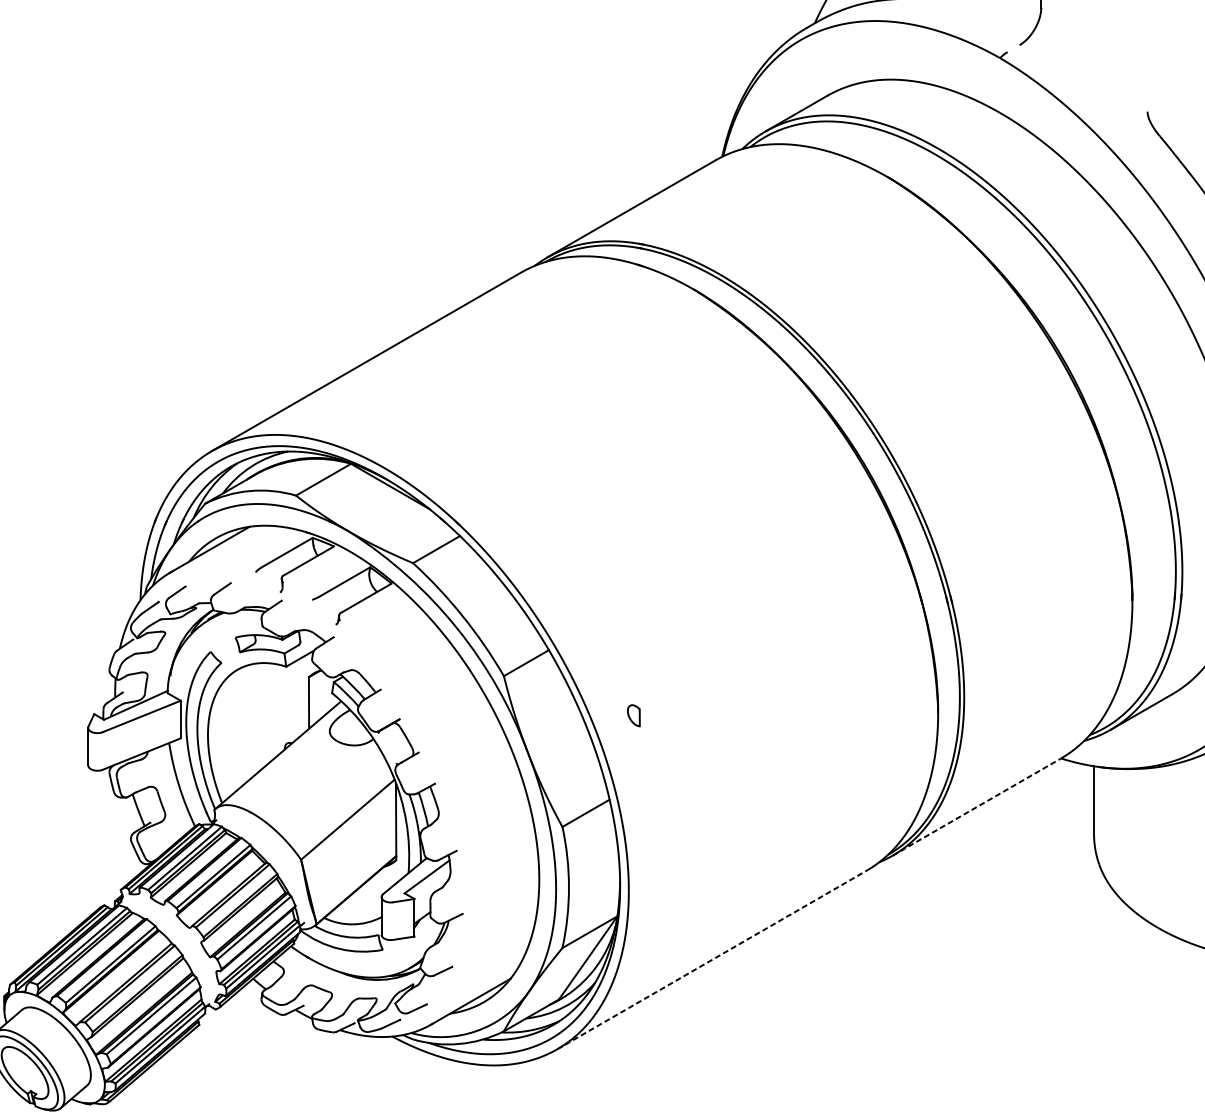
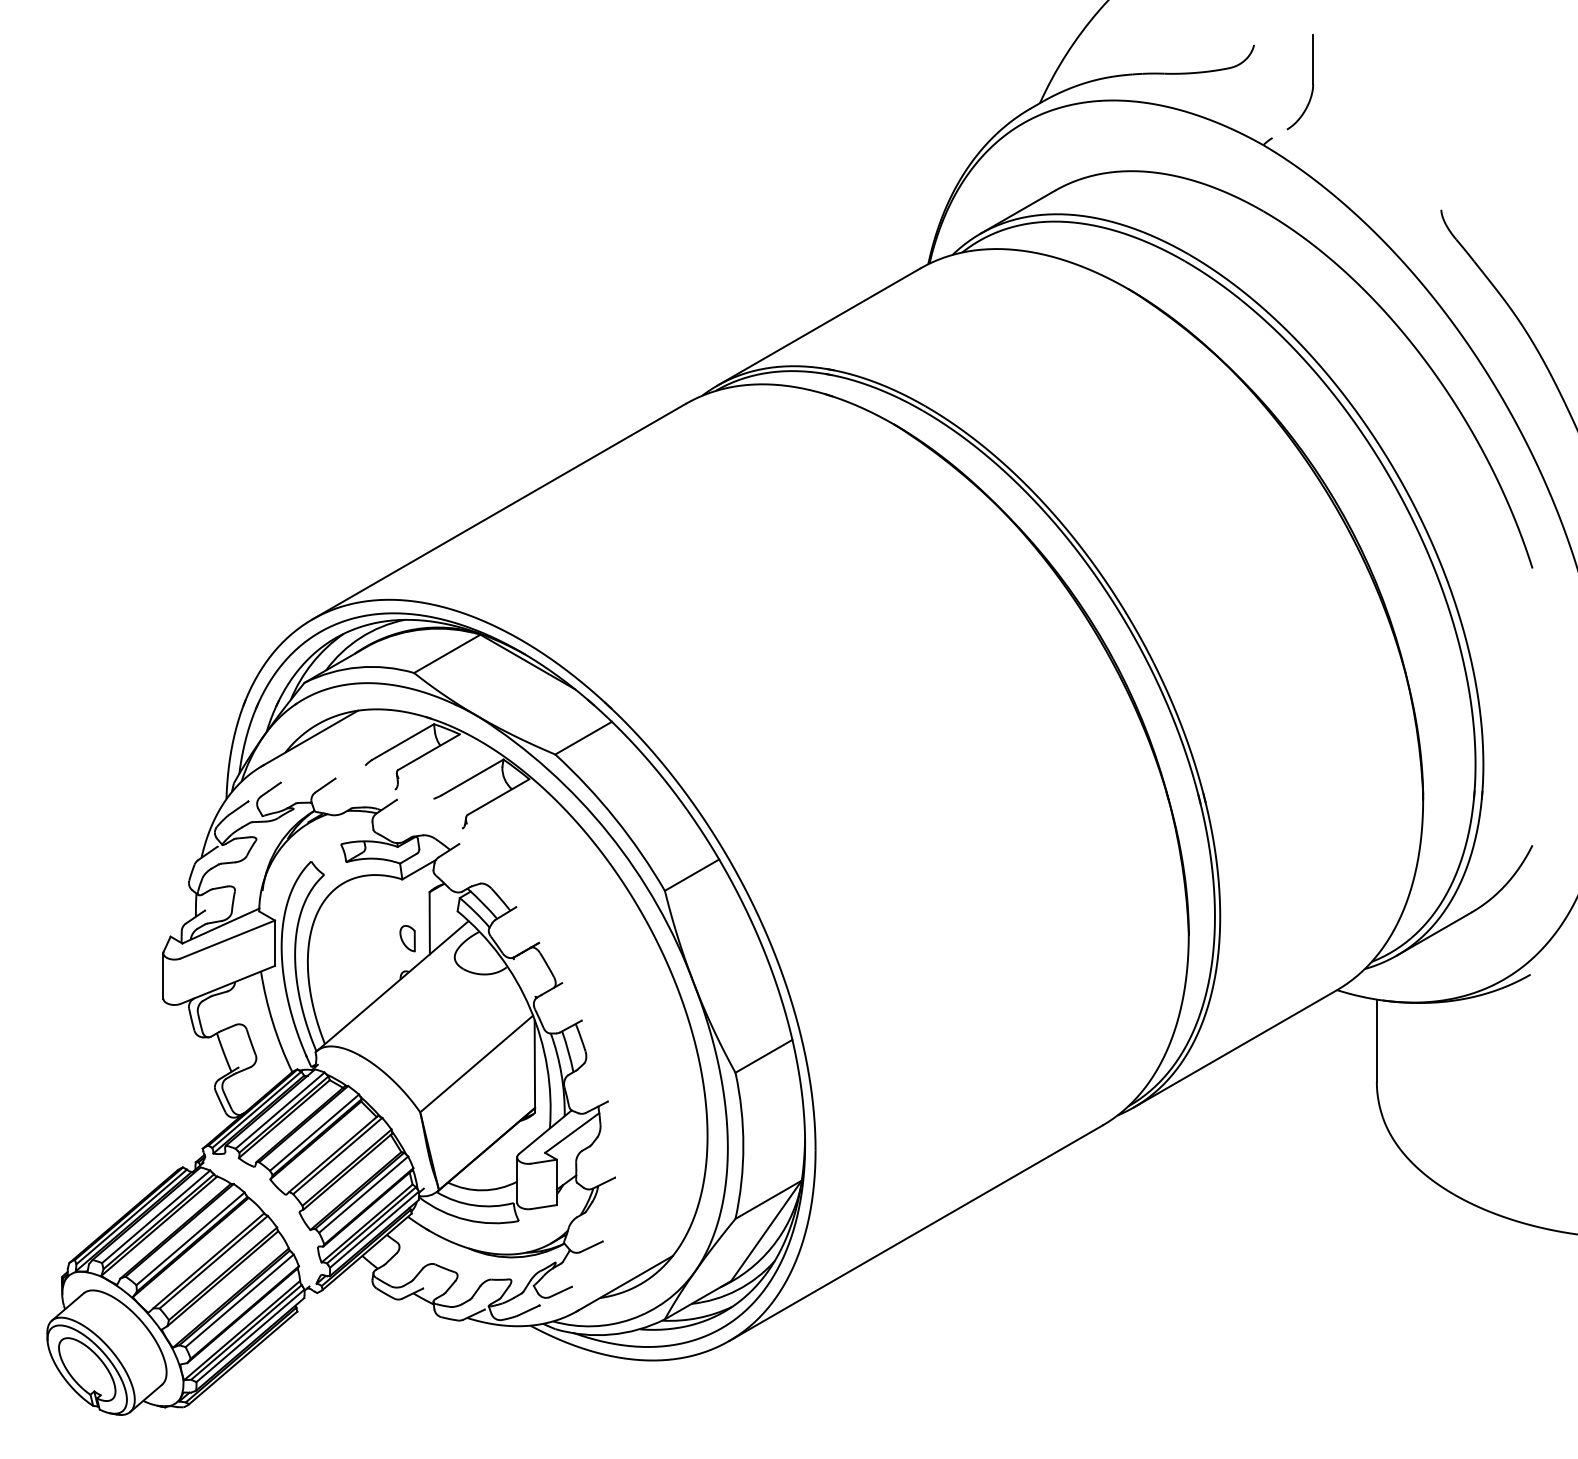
part: (633, 715) -> (407, 938), moved
line: (976, 806) -> (1235, 1048), dashed -> solid
line: (712, 960) -> (916, 1233), dashed -> solid

